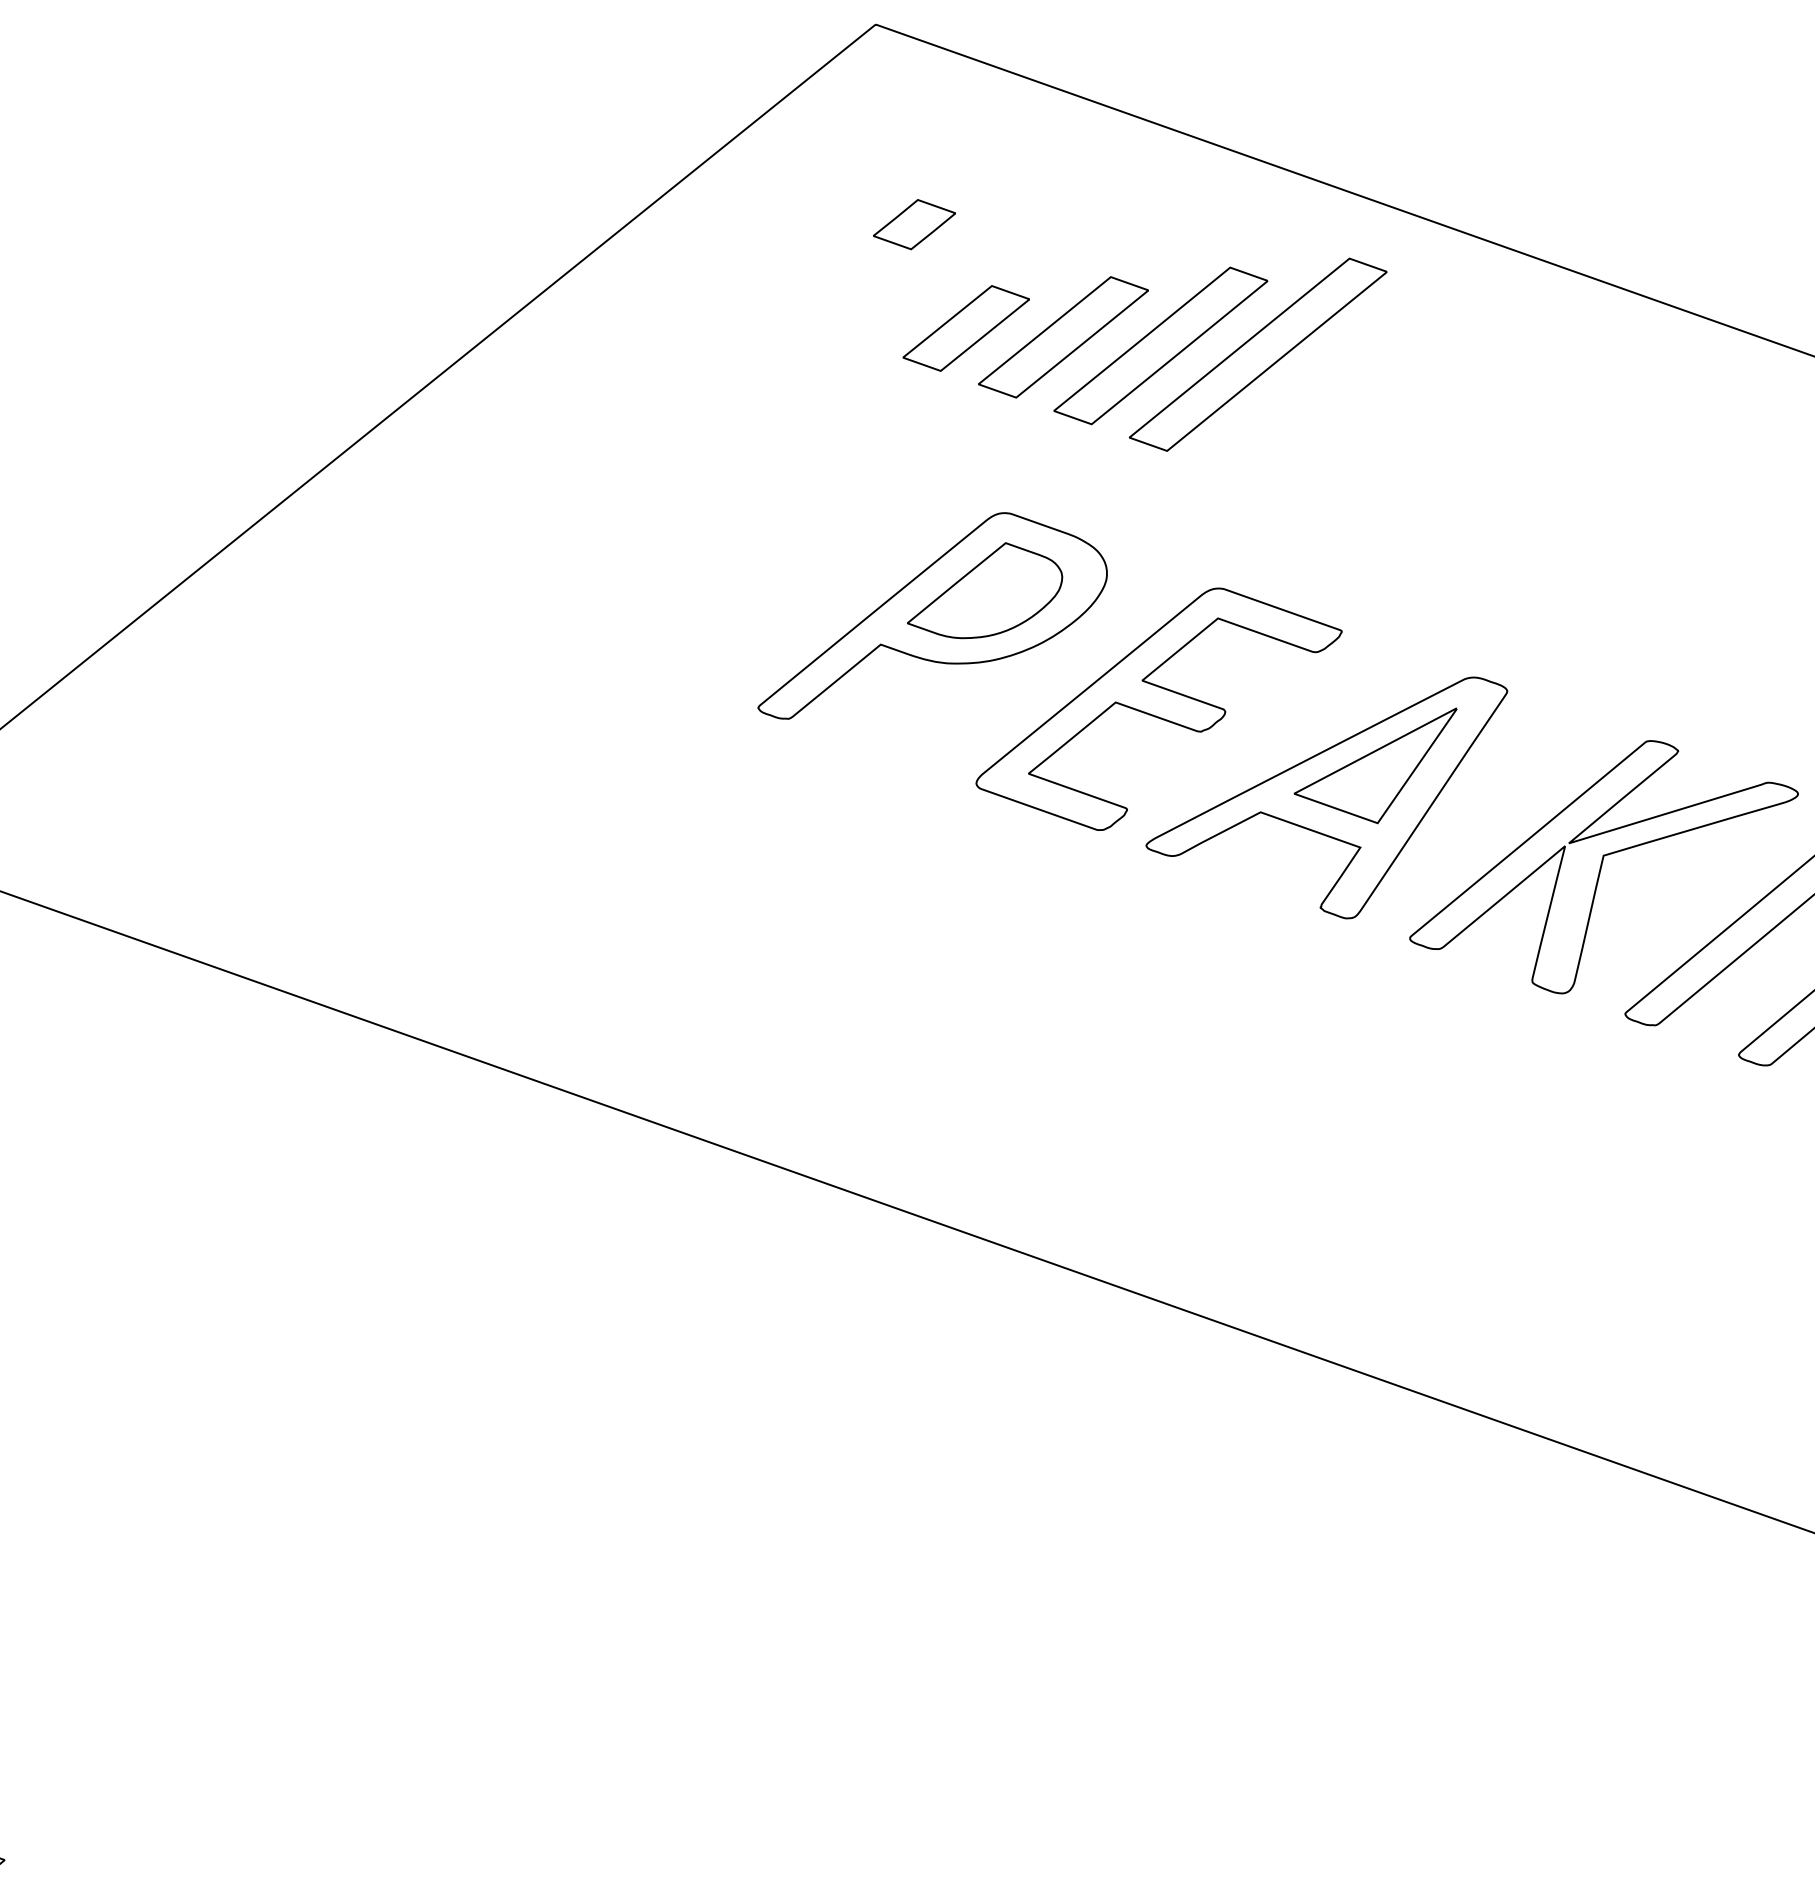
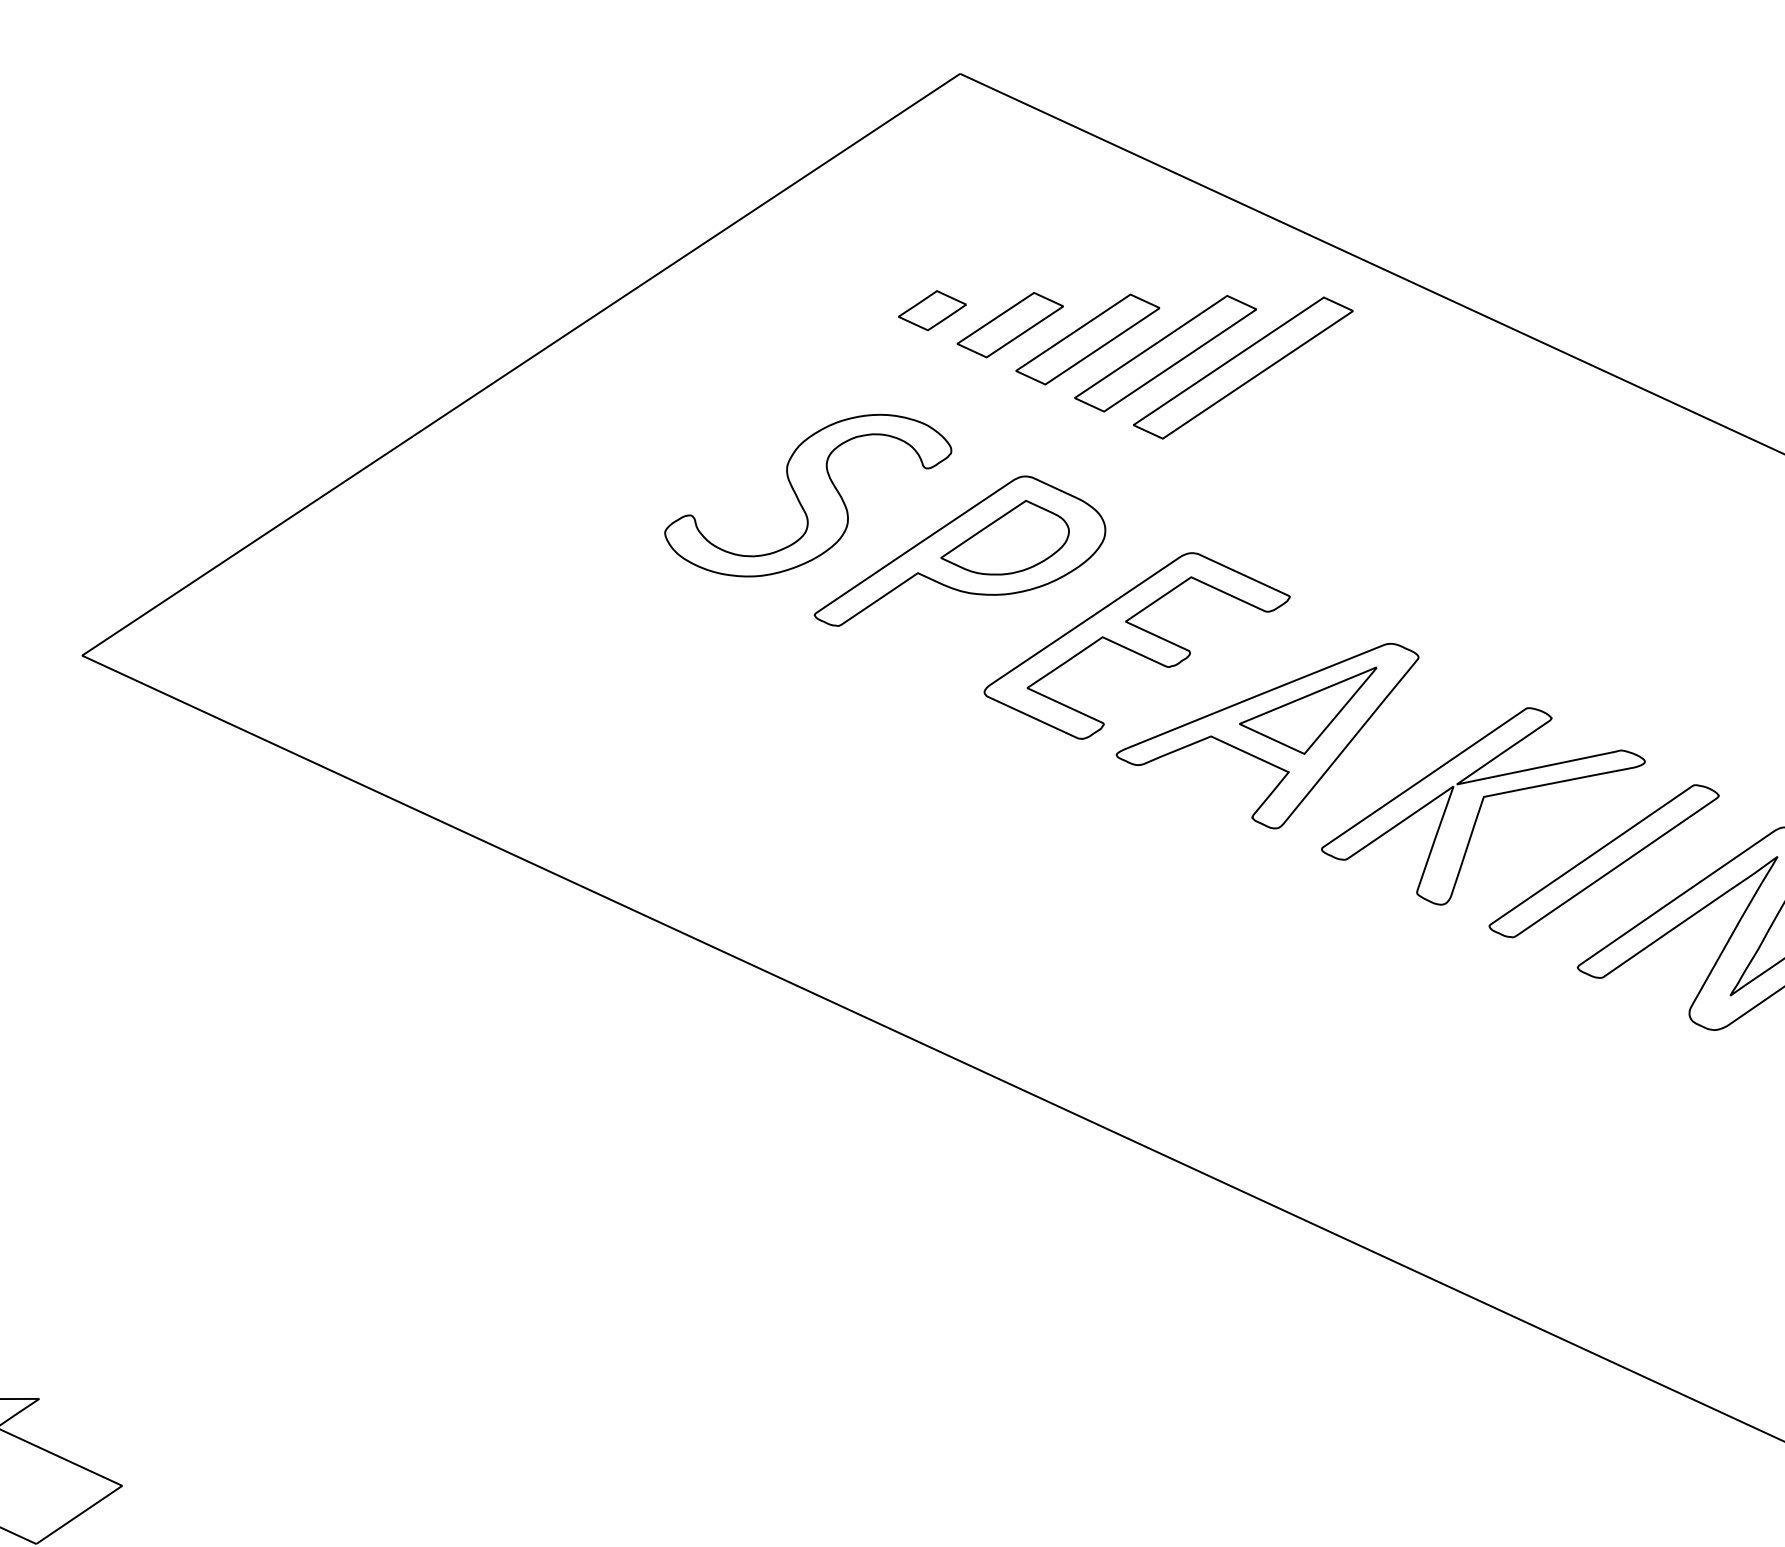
part: (914, 224) -> (932, 310), moved
part: (737, 561) -> (808, 495), added

